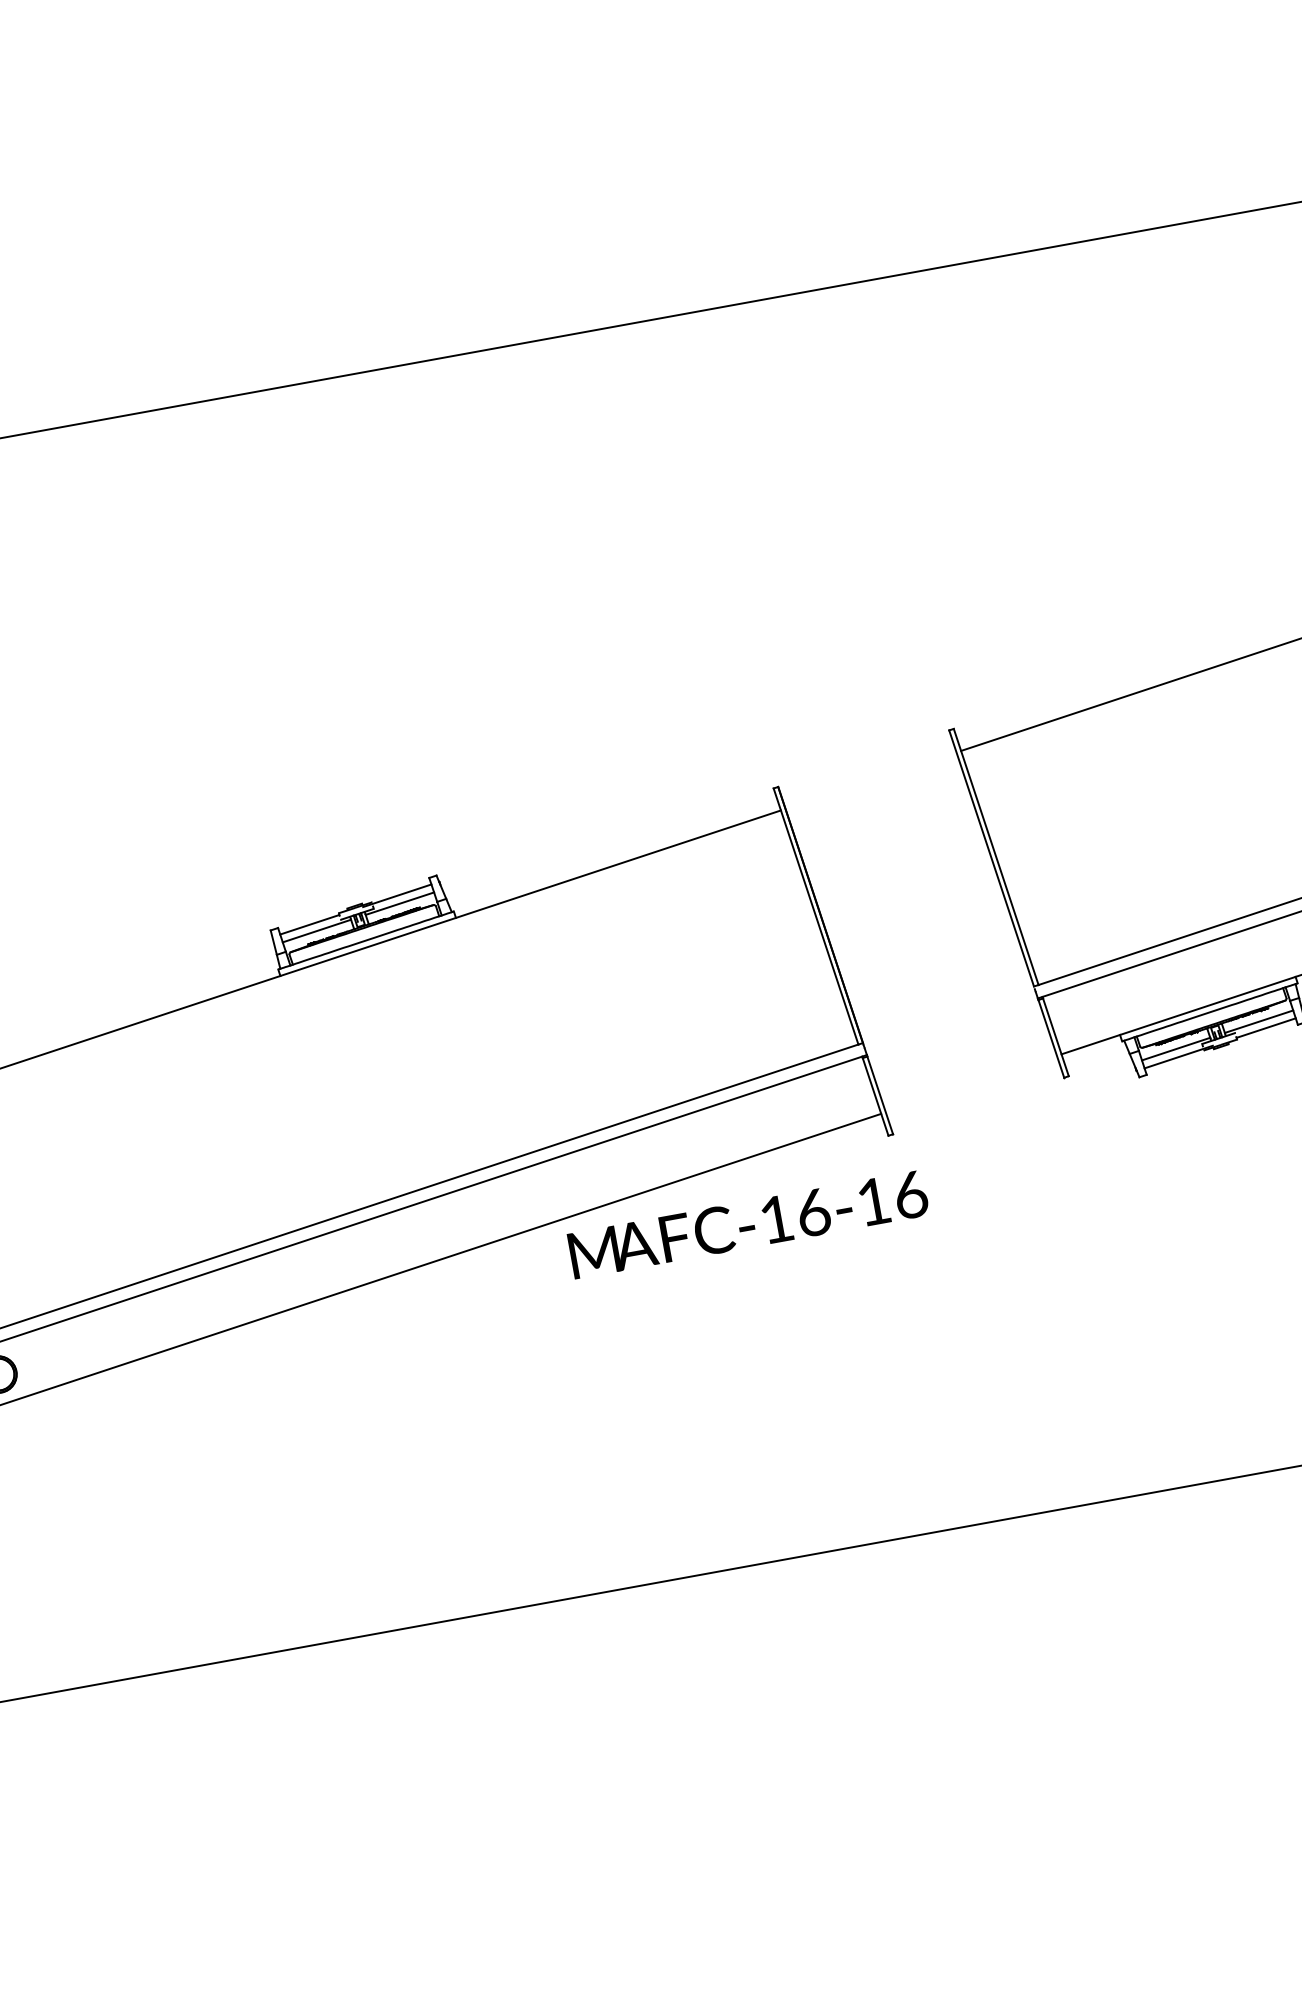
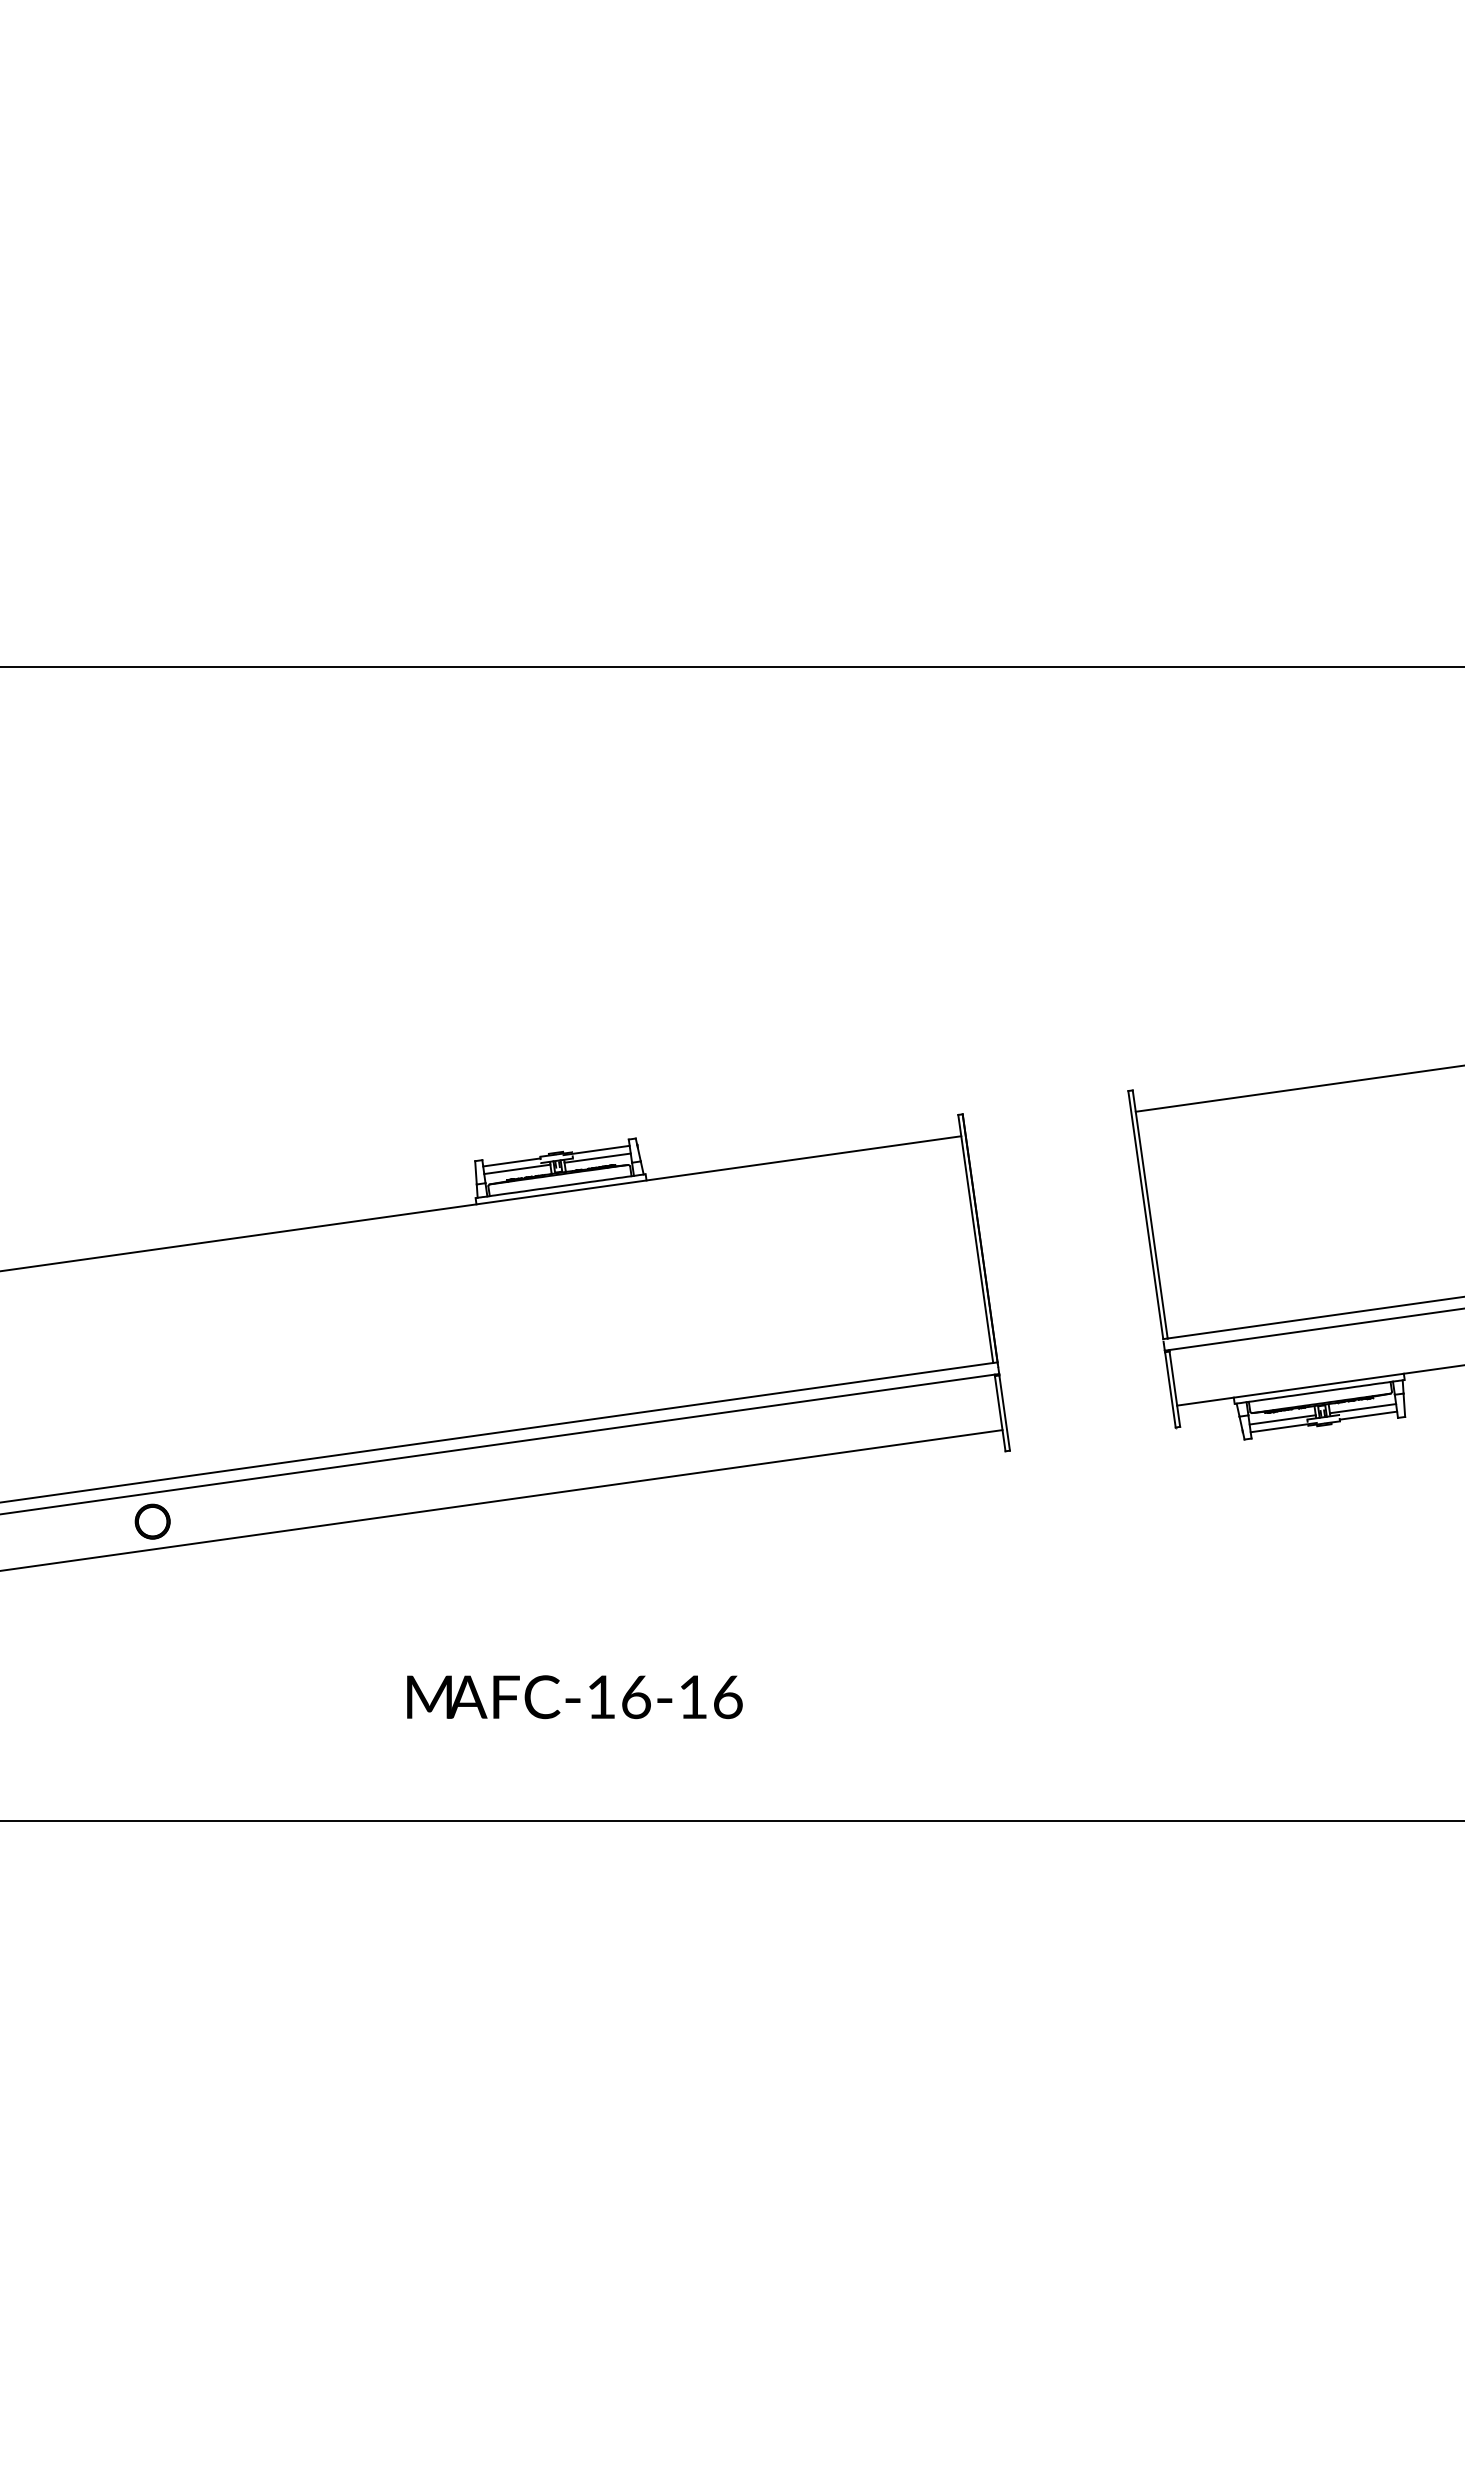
text: (748, 1224) -> (574, 1697), moved

